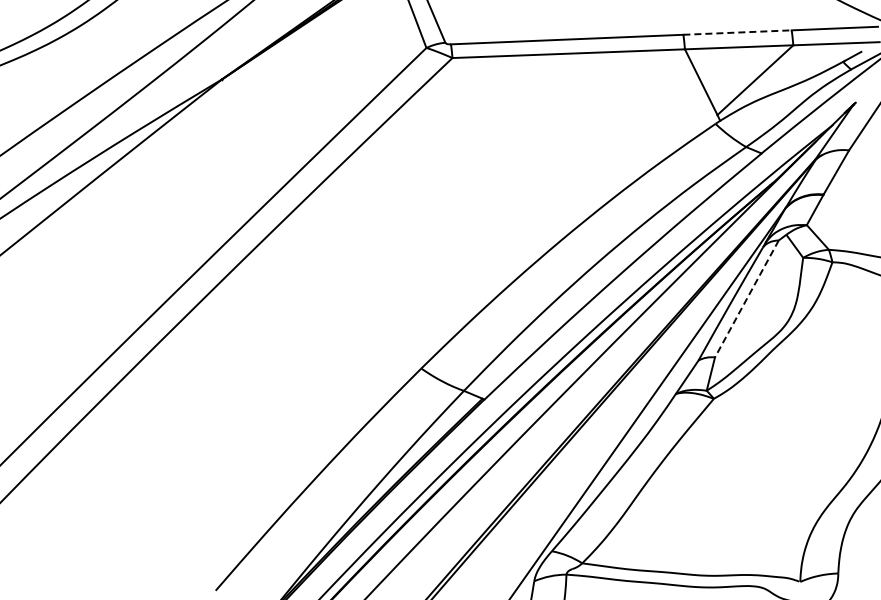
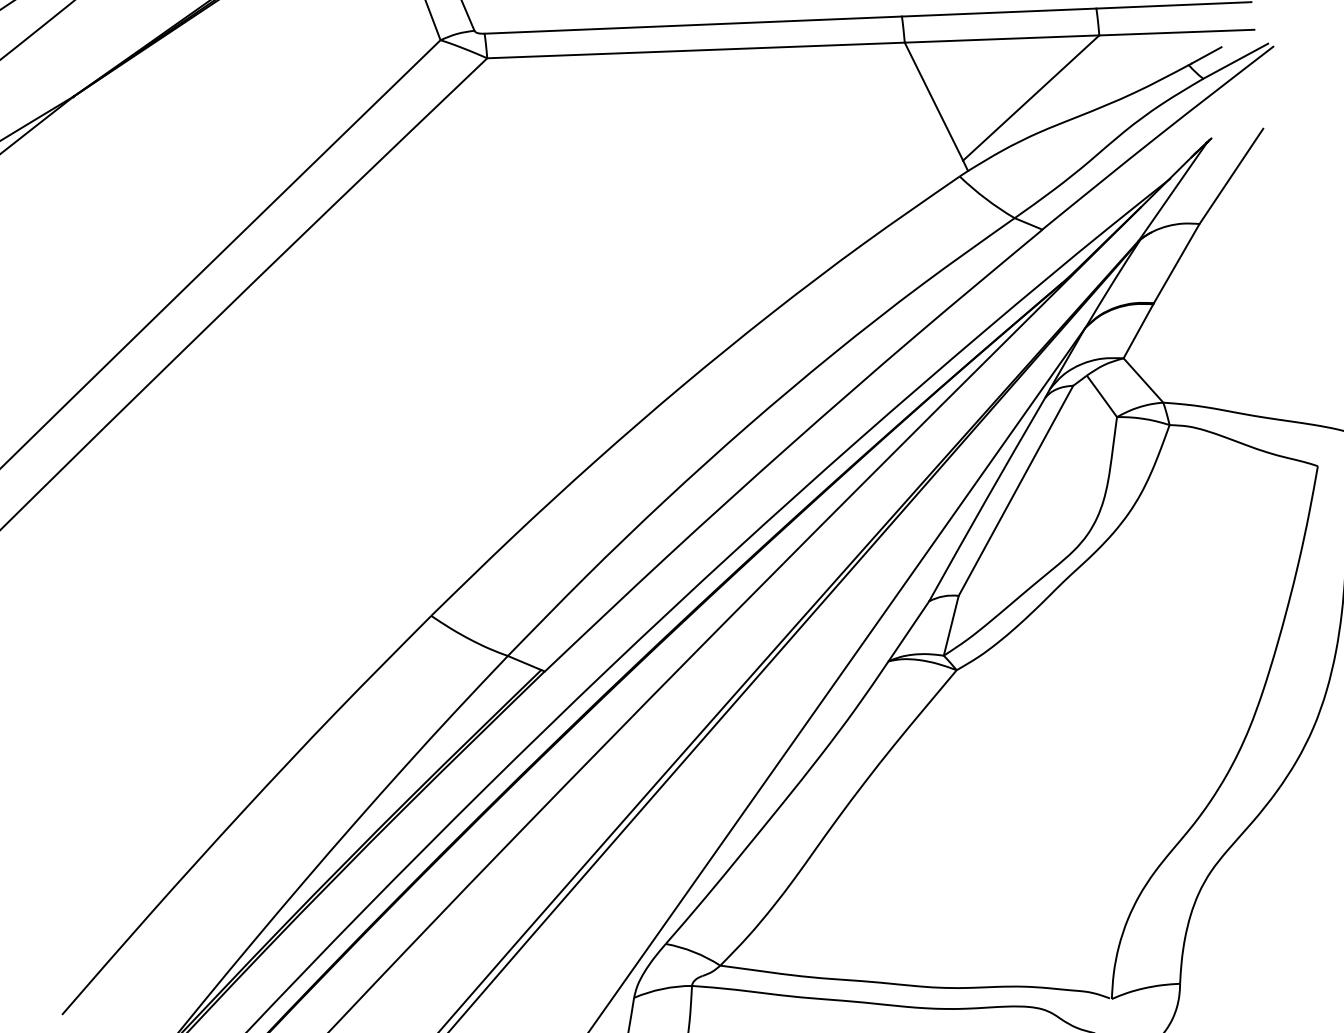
line: (738, 32) -> (1000, 12), dashed -> solid
line: (746, 298) -> (1015, 490), dashed -> solid

